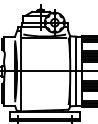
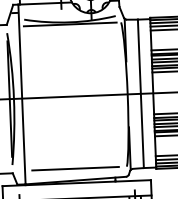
line: (44, 105) -> (75, 169), added

